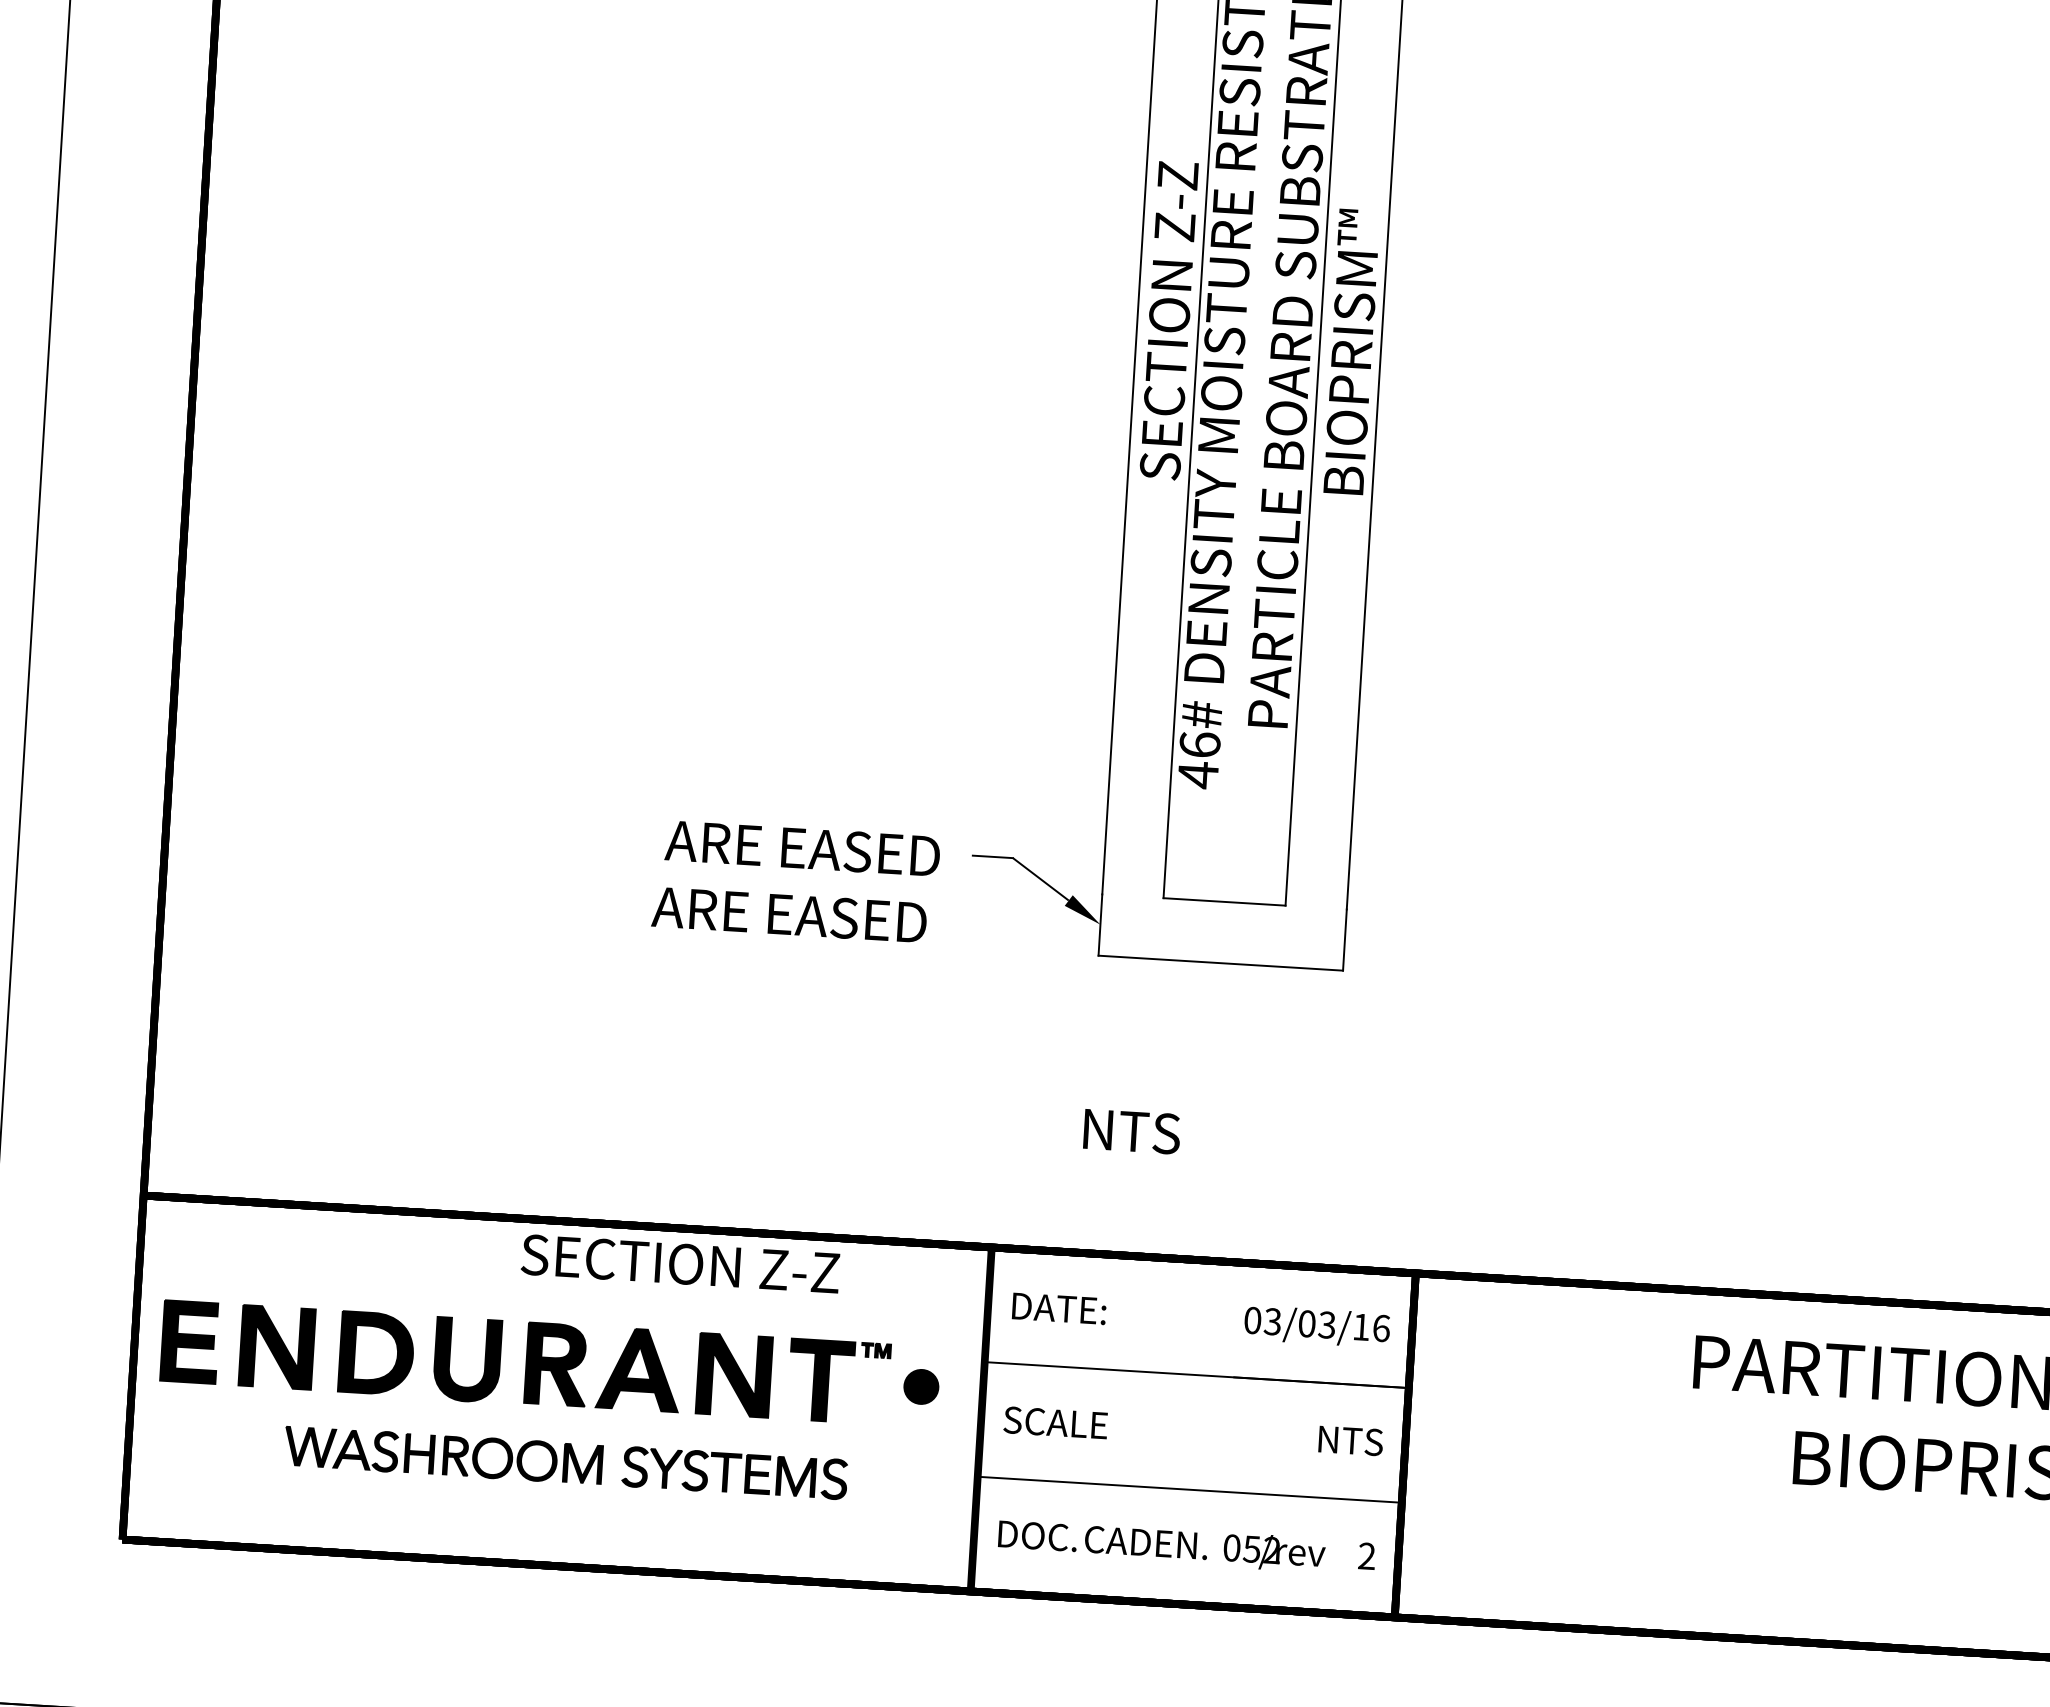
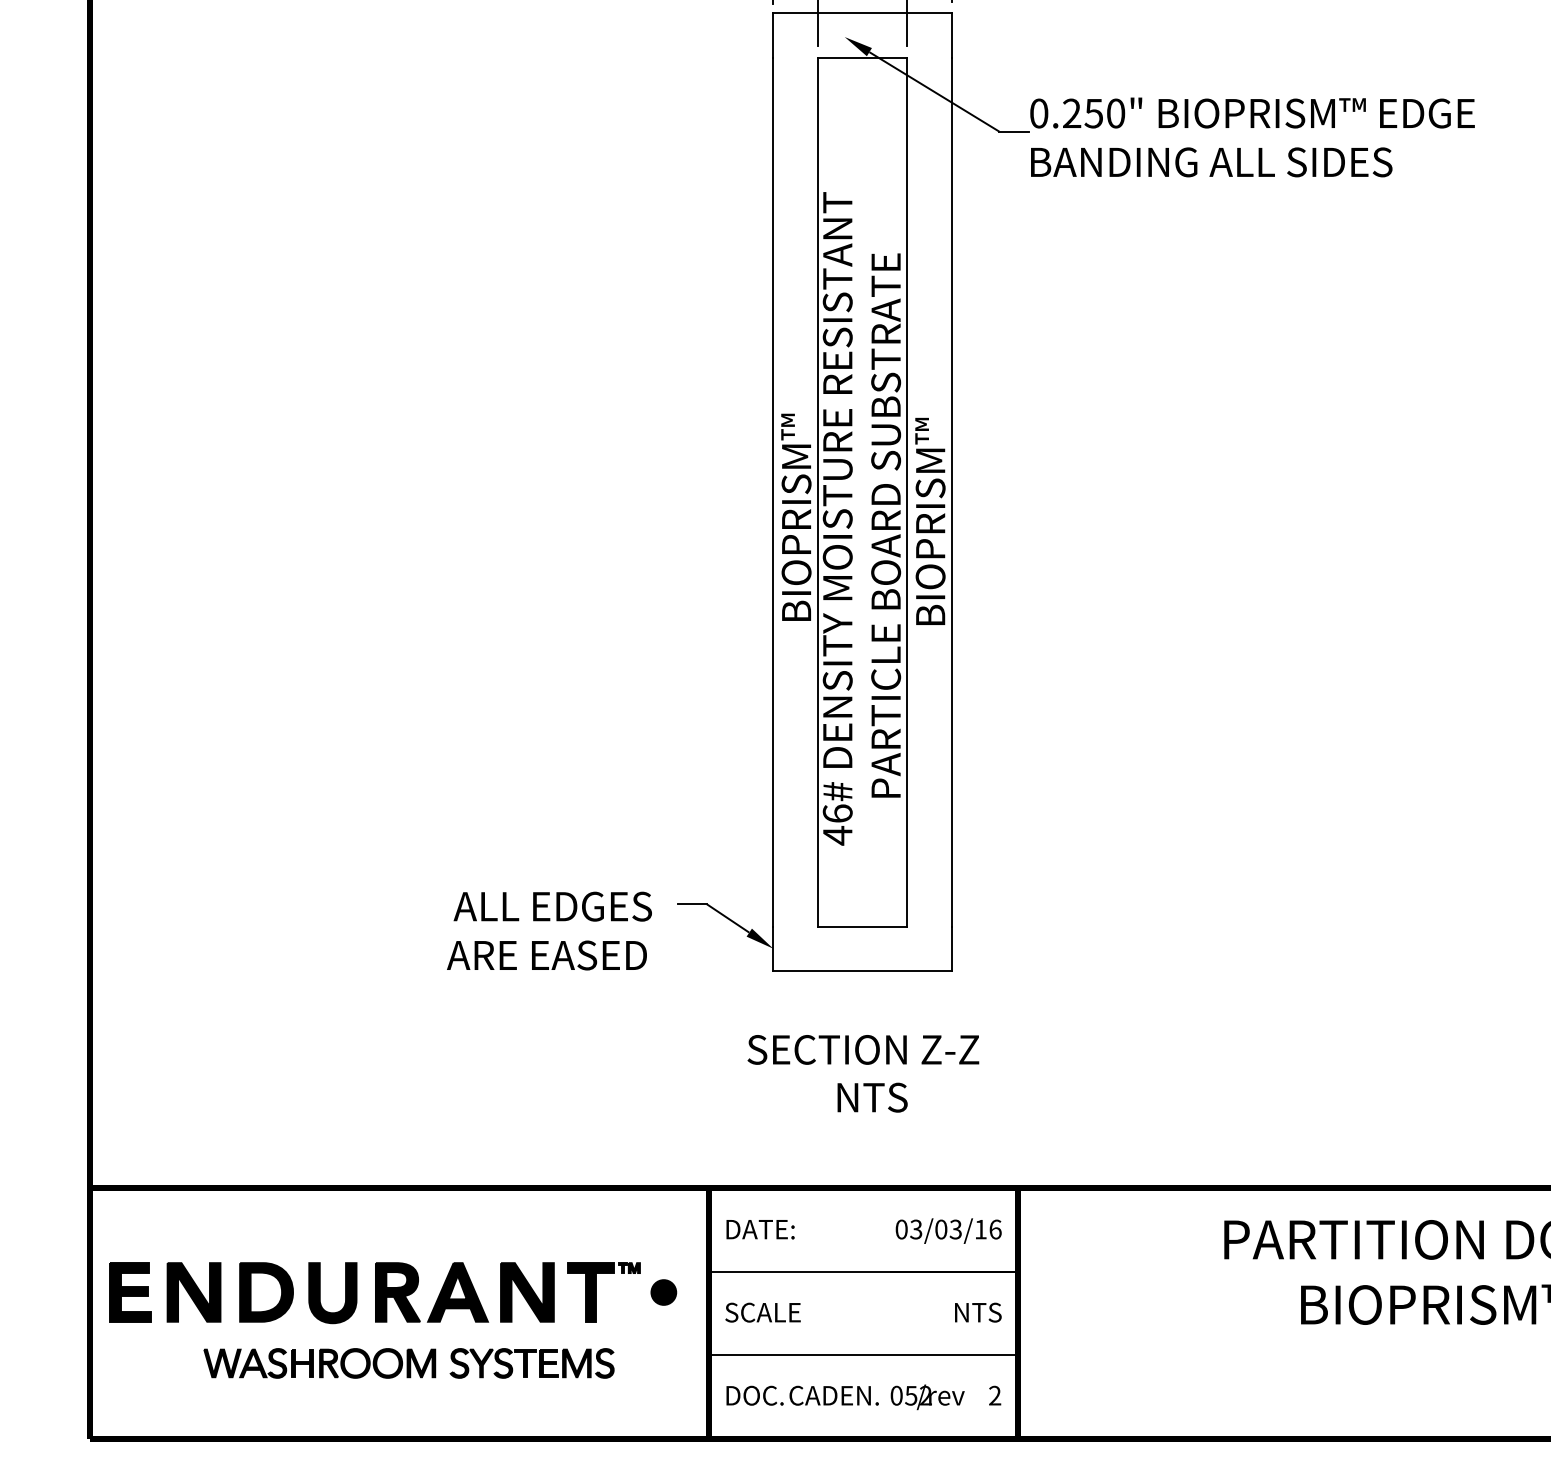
text: (1169, 320) -> (796, 506), SECTION Z-Z -> BIOPRISM™
text: (824, 849) -> (569, 906), ARE EASED -> ALL EDGES
text: (1132, 1131) -> (872, 1097), moved
text: (680, 1263) -> (863, 1049), moved

